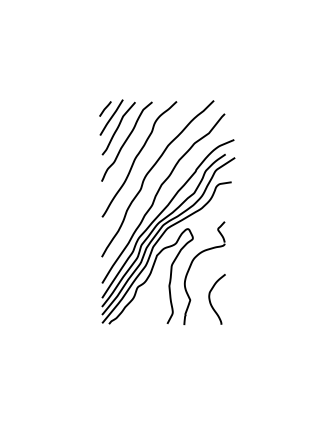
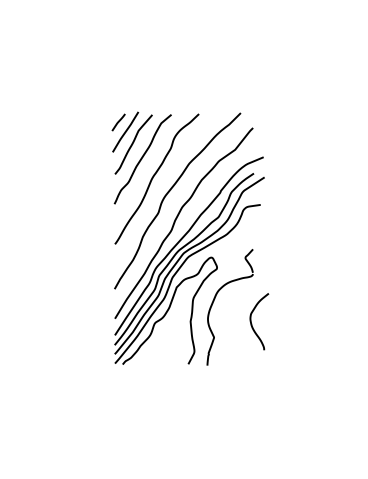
curve: (211, 300) -> (252, 323), moved

